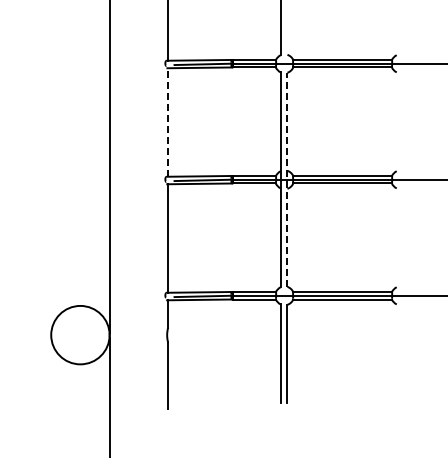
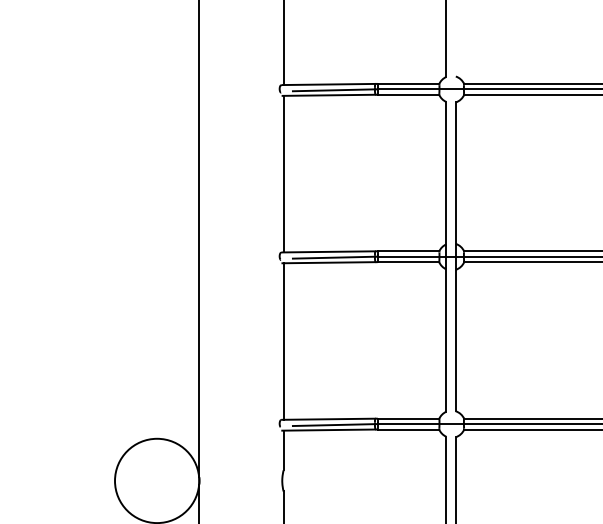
line: (168, 122) -> (284, 174), dashed -> solid
line: (287, 179) -> (455, 256), dashed -> solid

